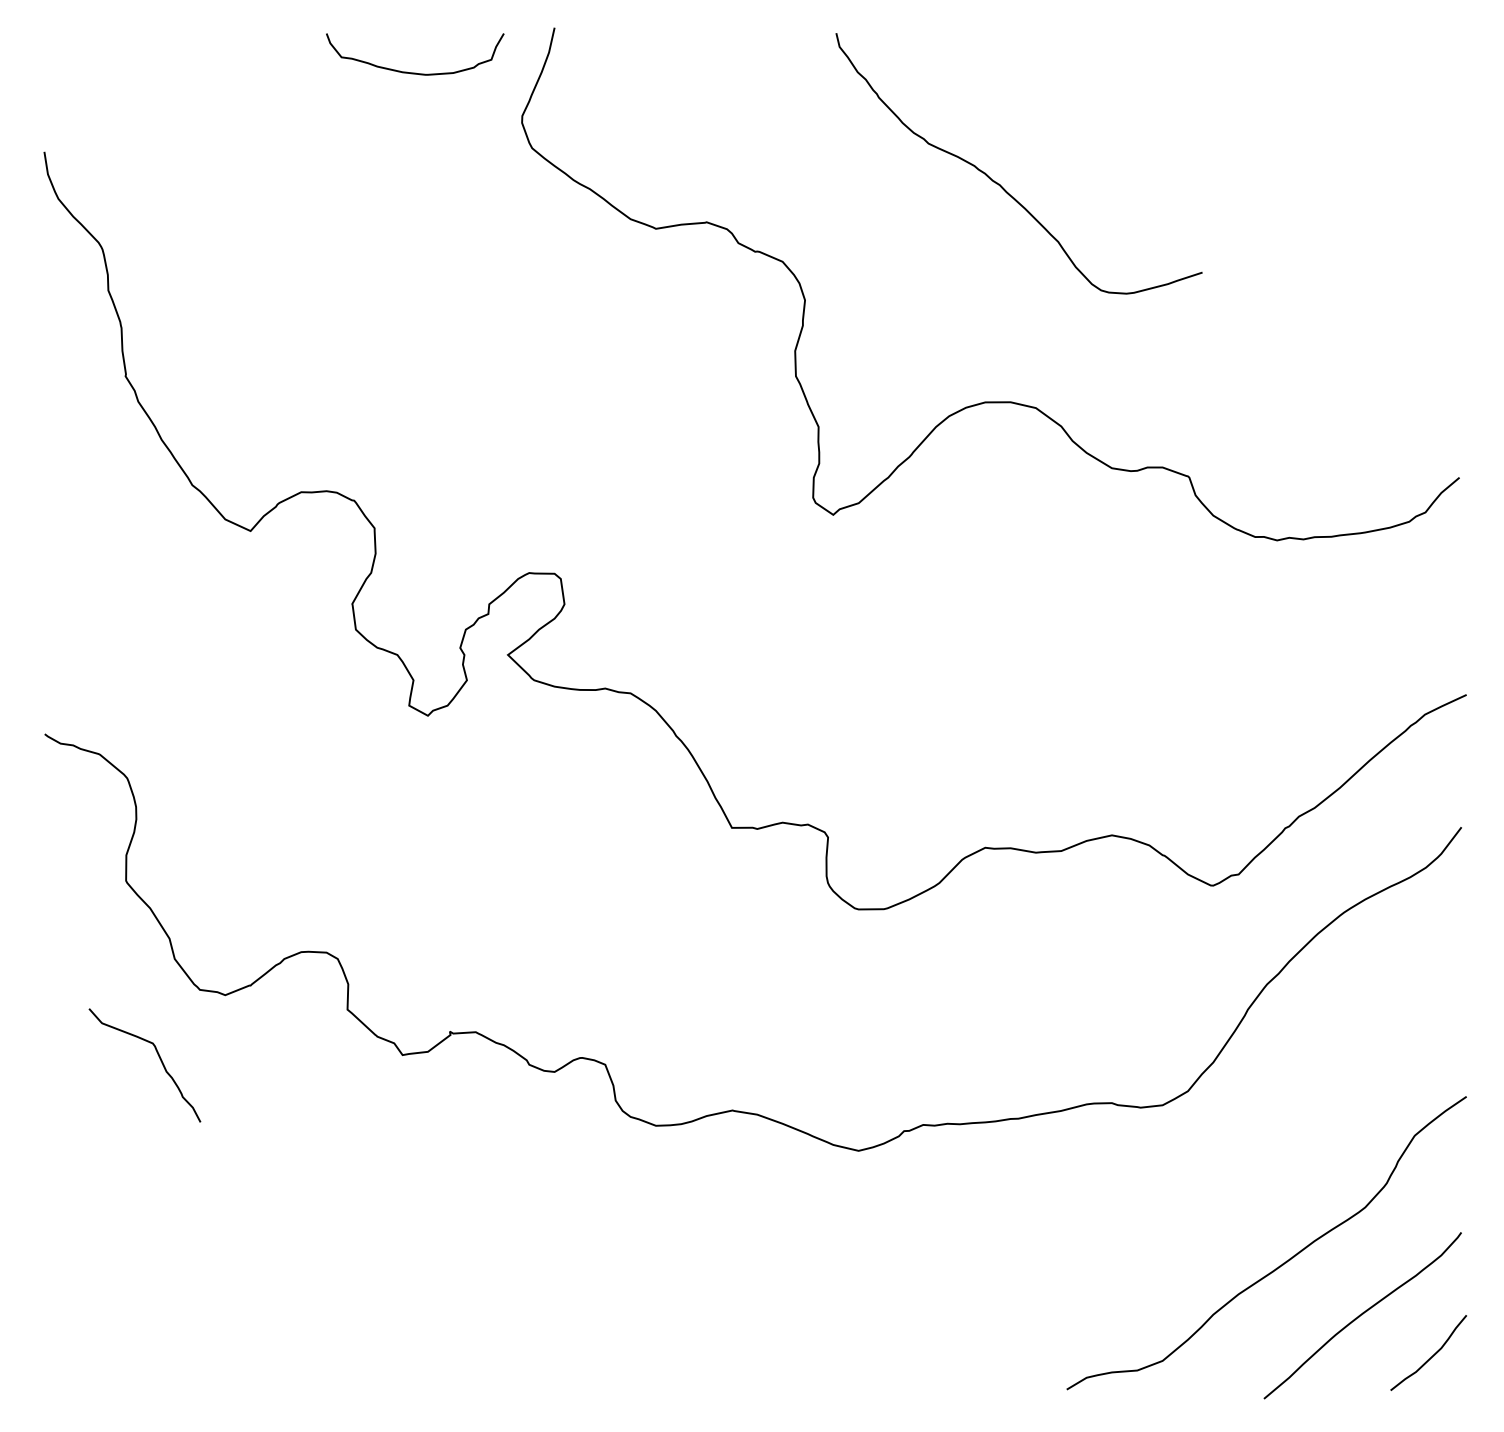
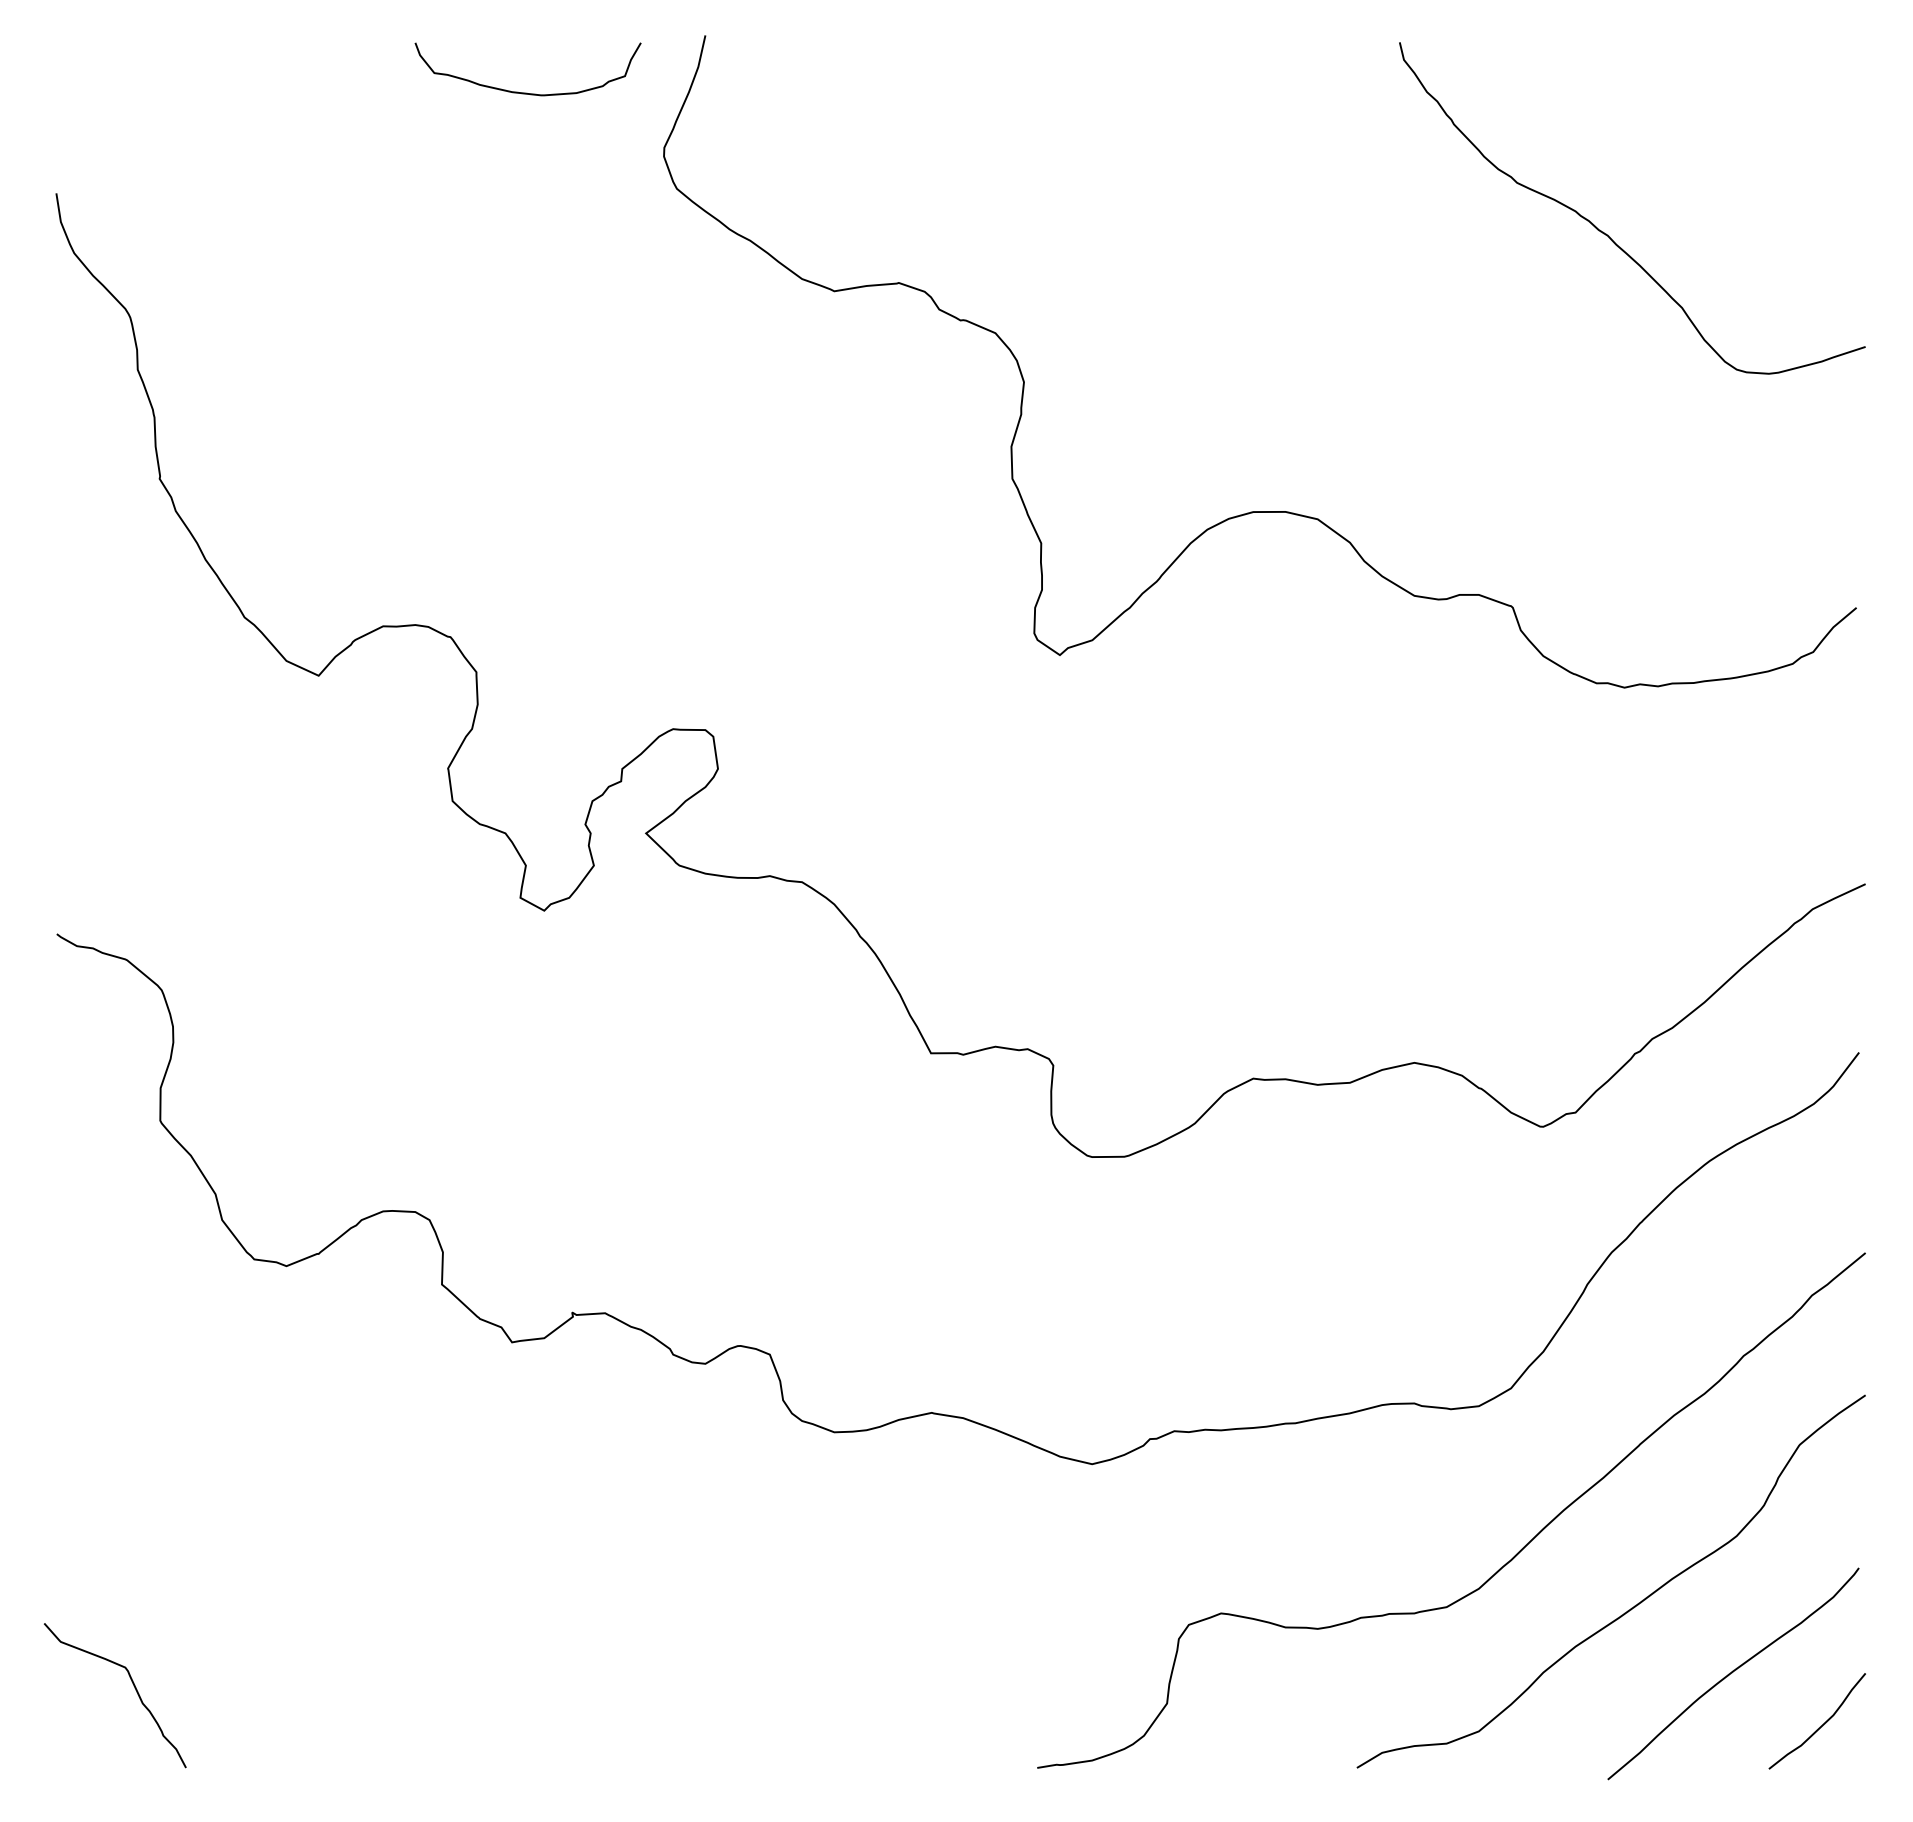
curve: (998, 183) -> (1606, 233), moved
curve: (159, 1058) -> (133, 1686), moved
curve: (1179, 1232) -> (1500, 1567), added

